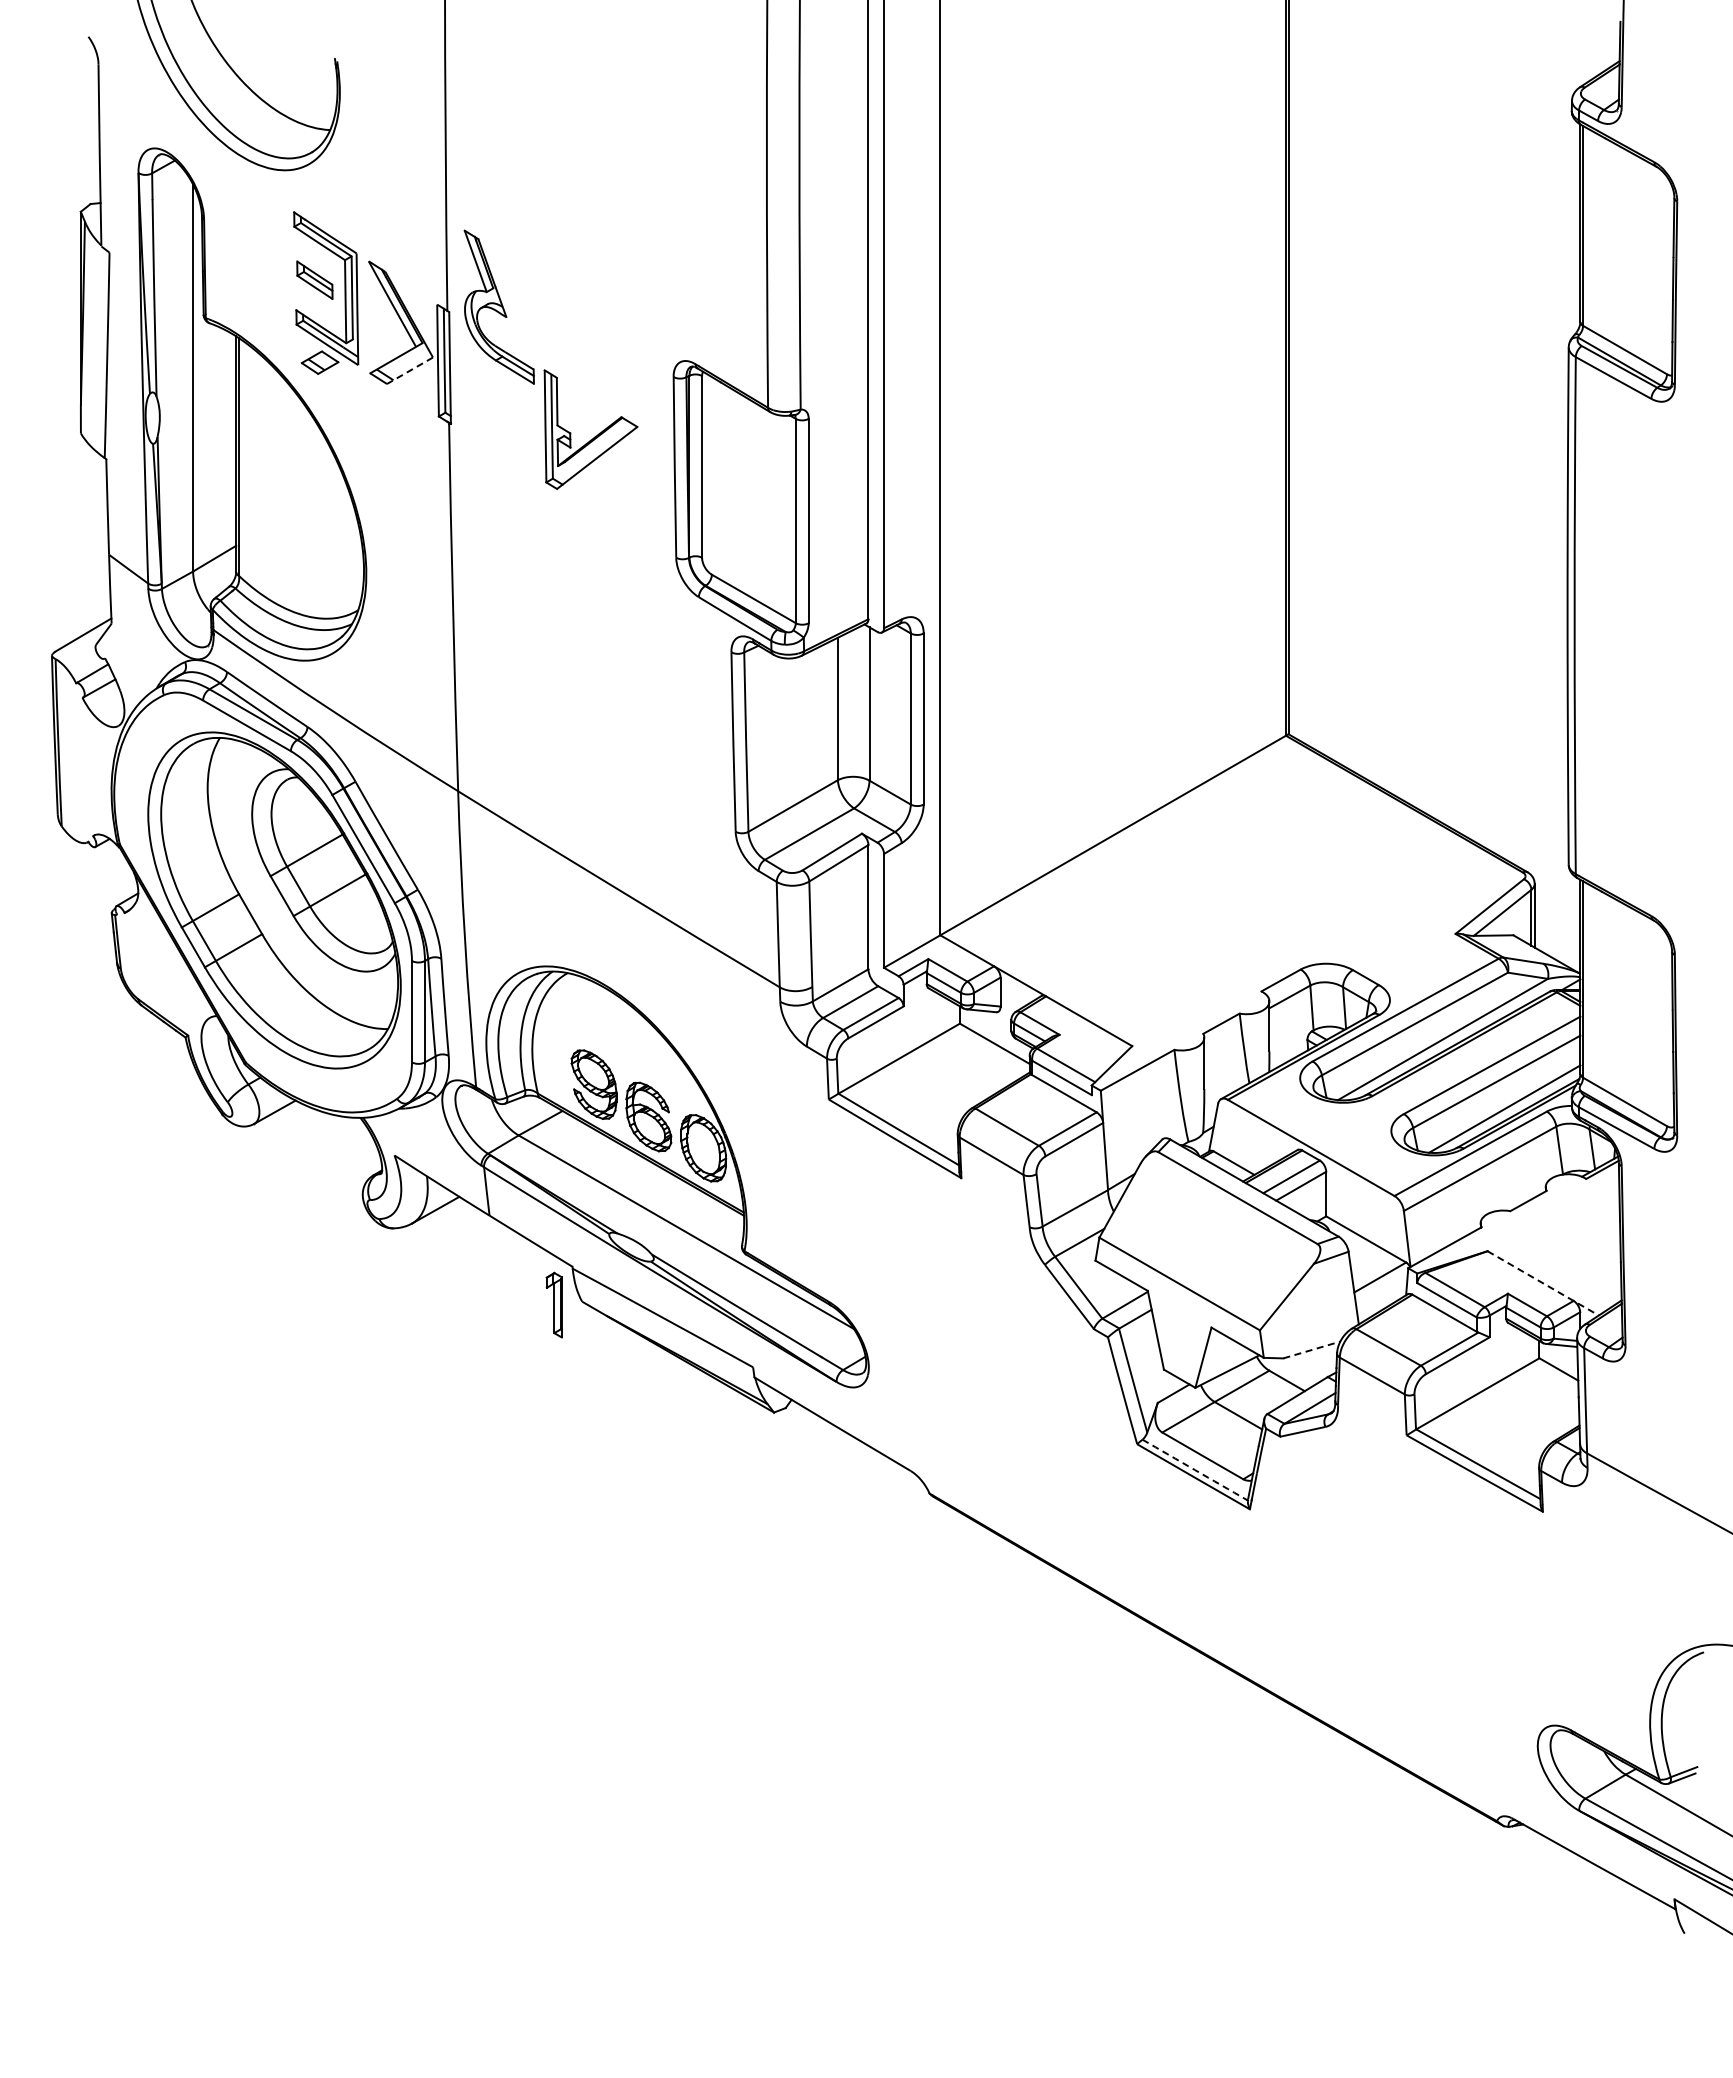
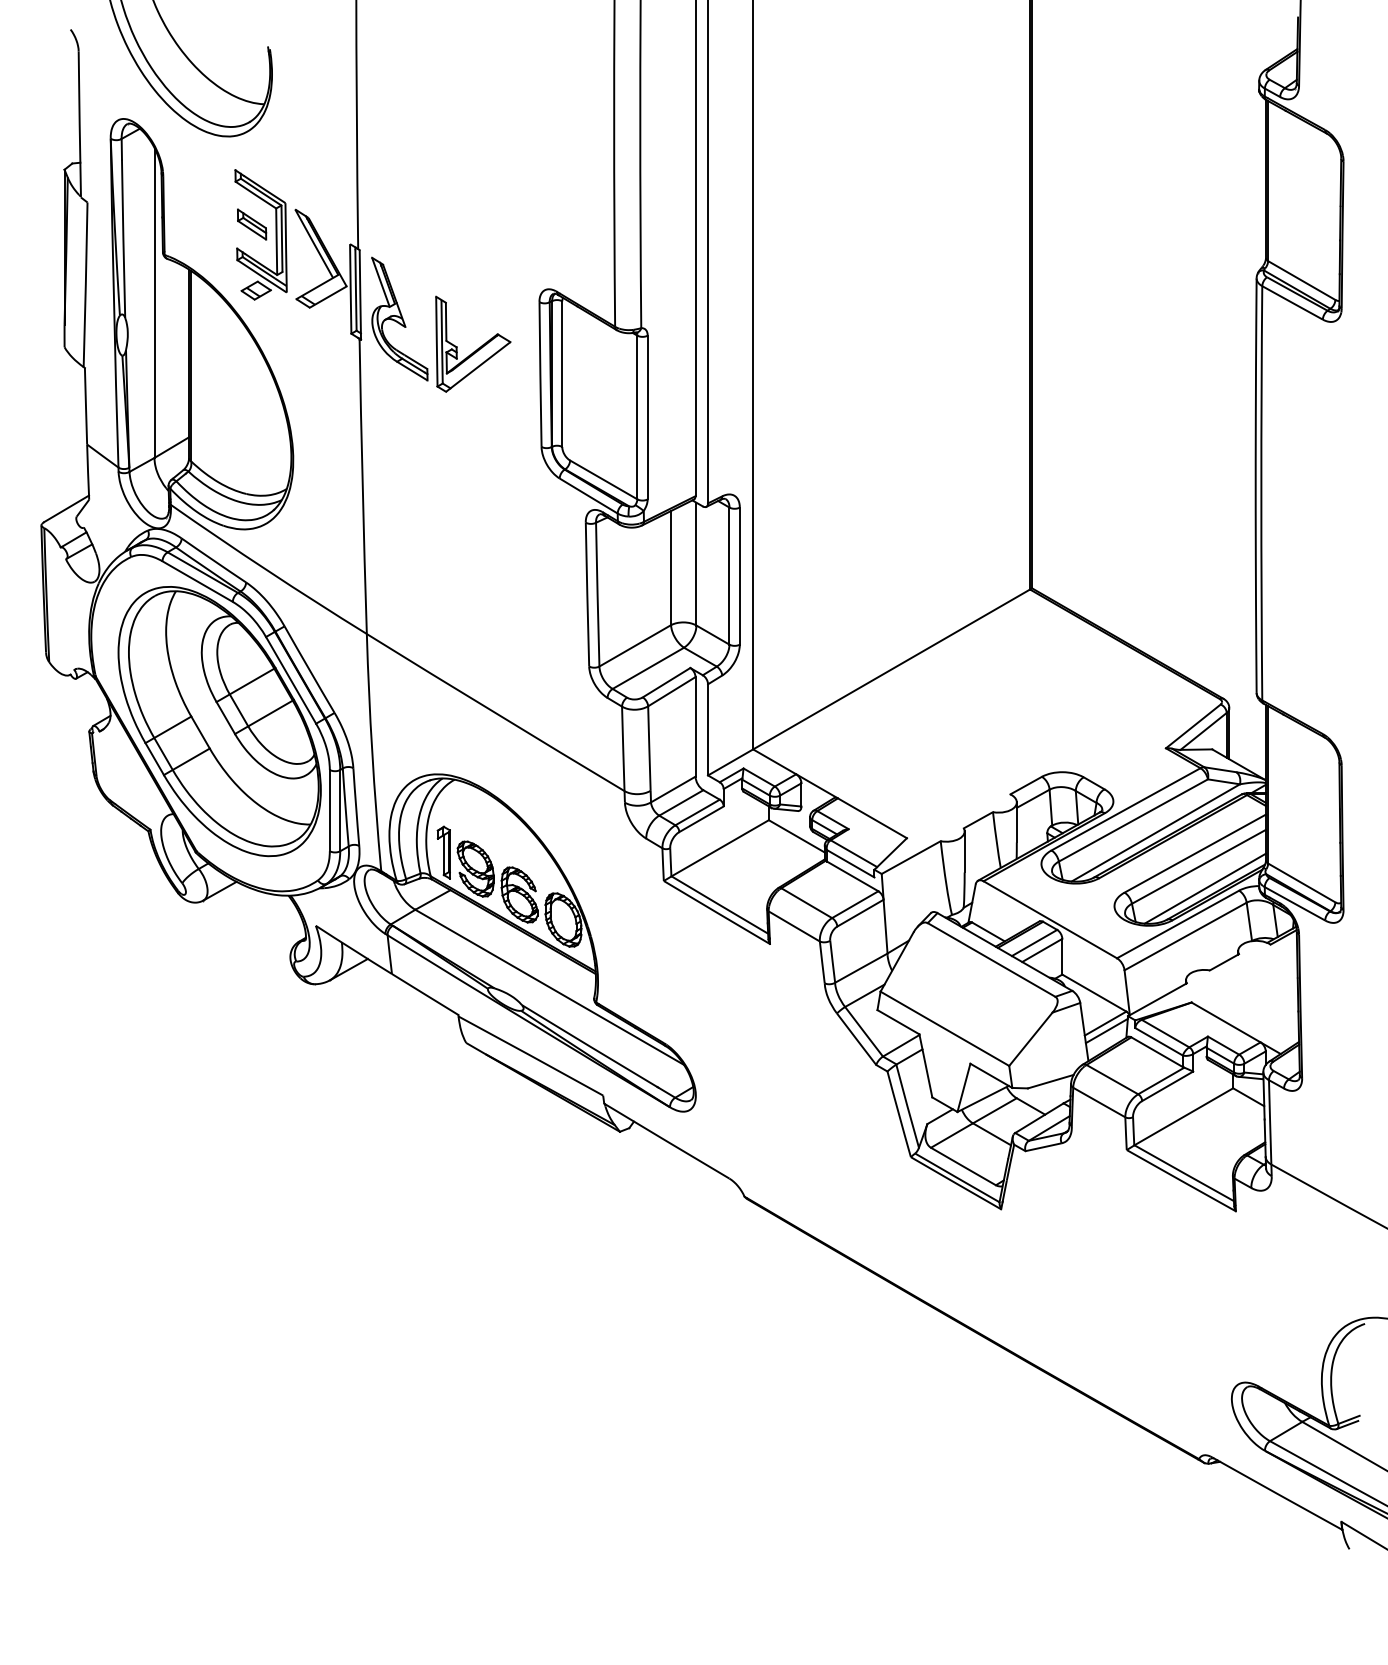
part: (498, 306) -> (399, 318), moved
line: (410, 370) -> (328, 296), dashed -> solid
line: (1543, 1283) -> (1236, 1028), dashed -> solid
line: (1381, 1286) -> (1106, 1030), added
part: (553, 1304) -> (443, 852), moved
line: (1311, 1350) -> (1050, 1082), dashed -> solid
arc: (1195, 1470) -> (957, 1178), dashed -> solid

